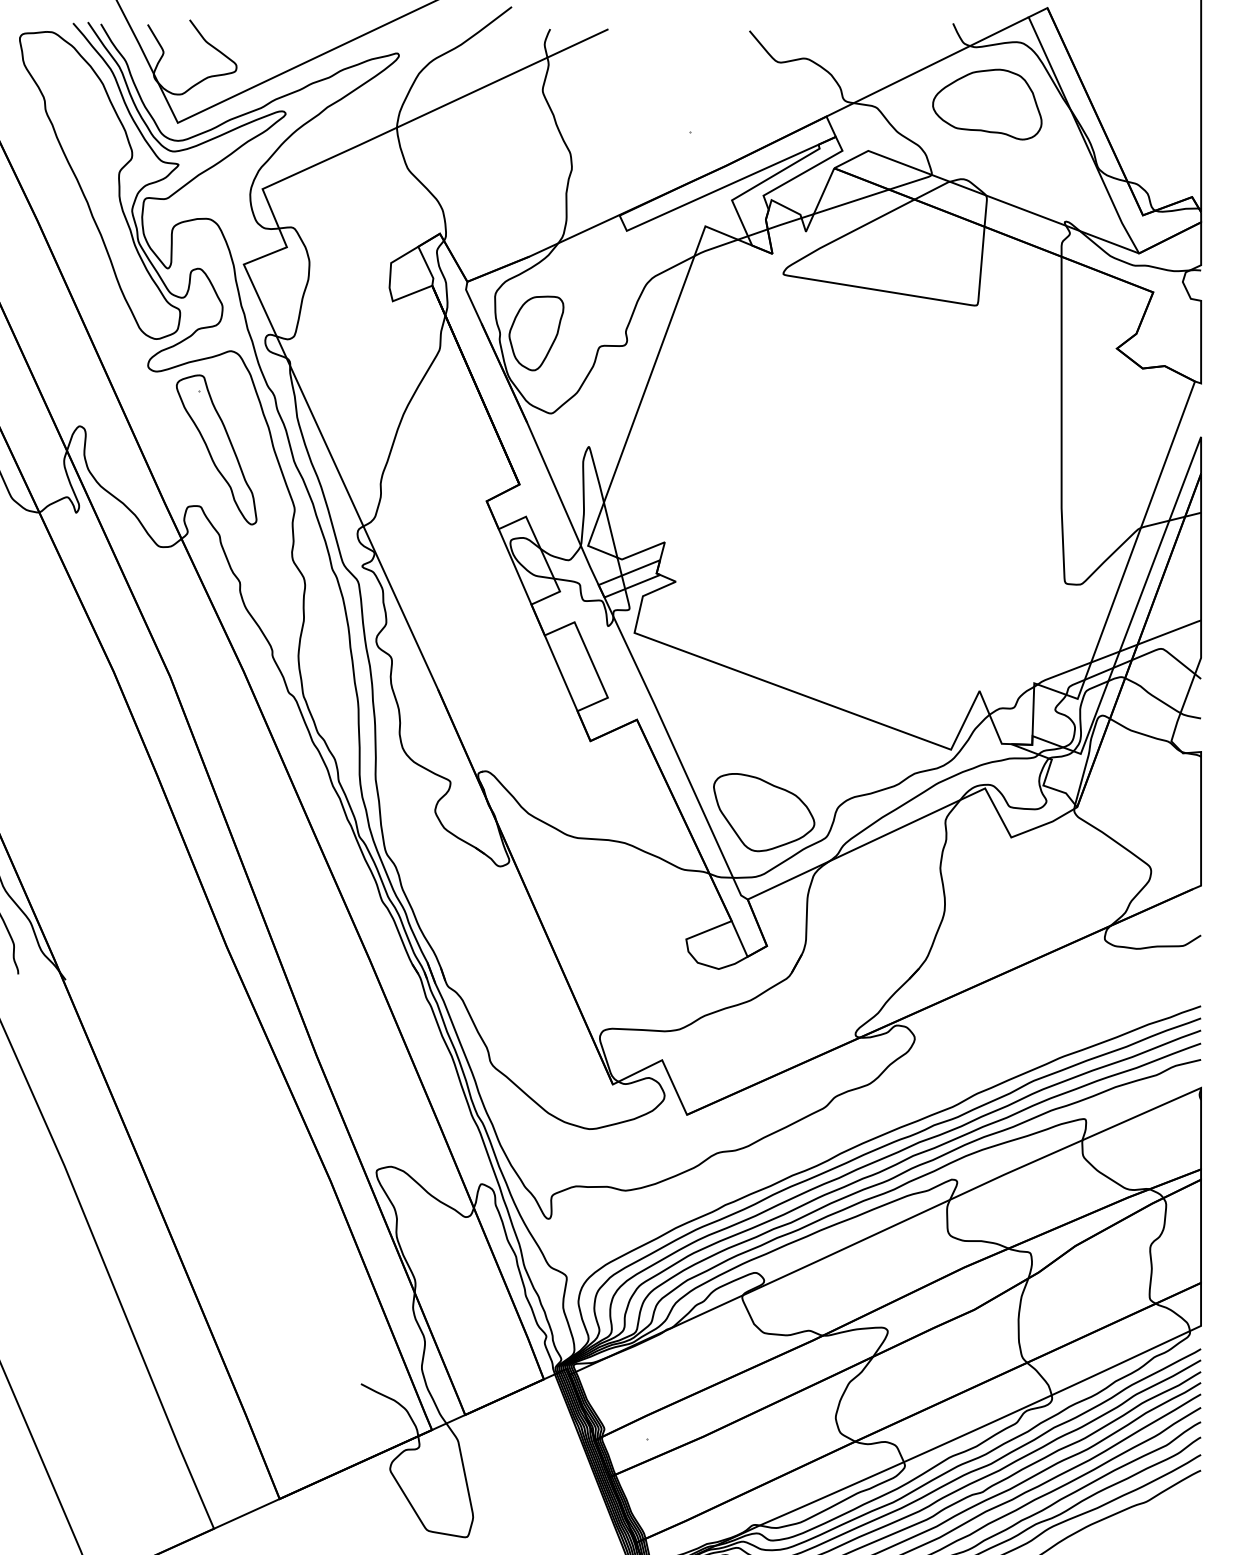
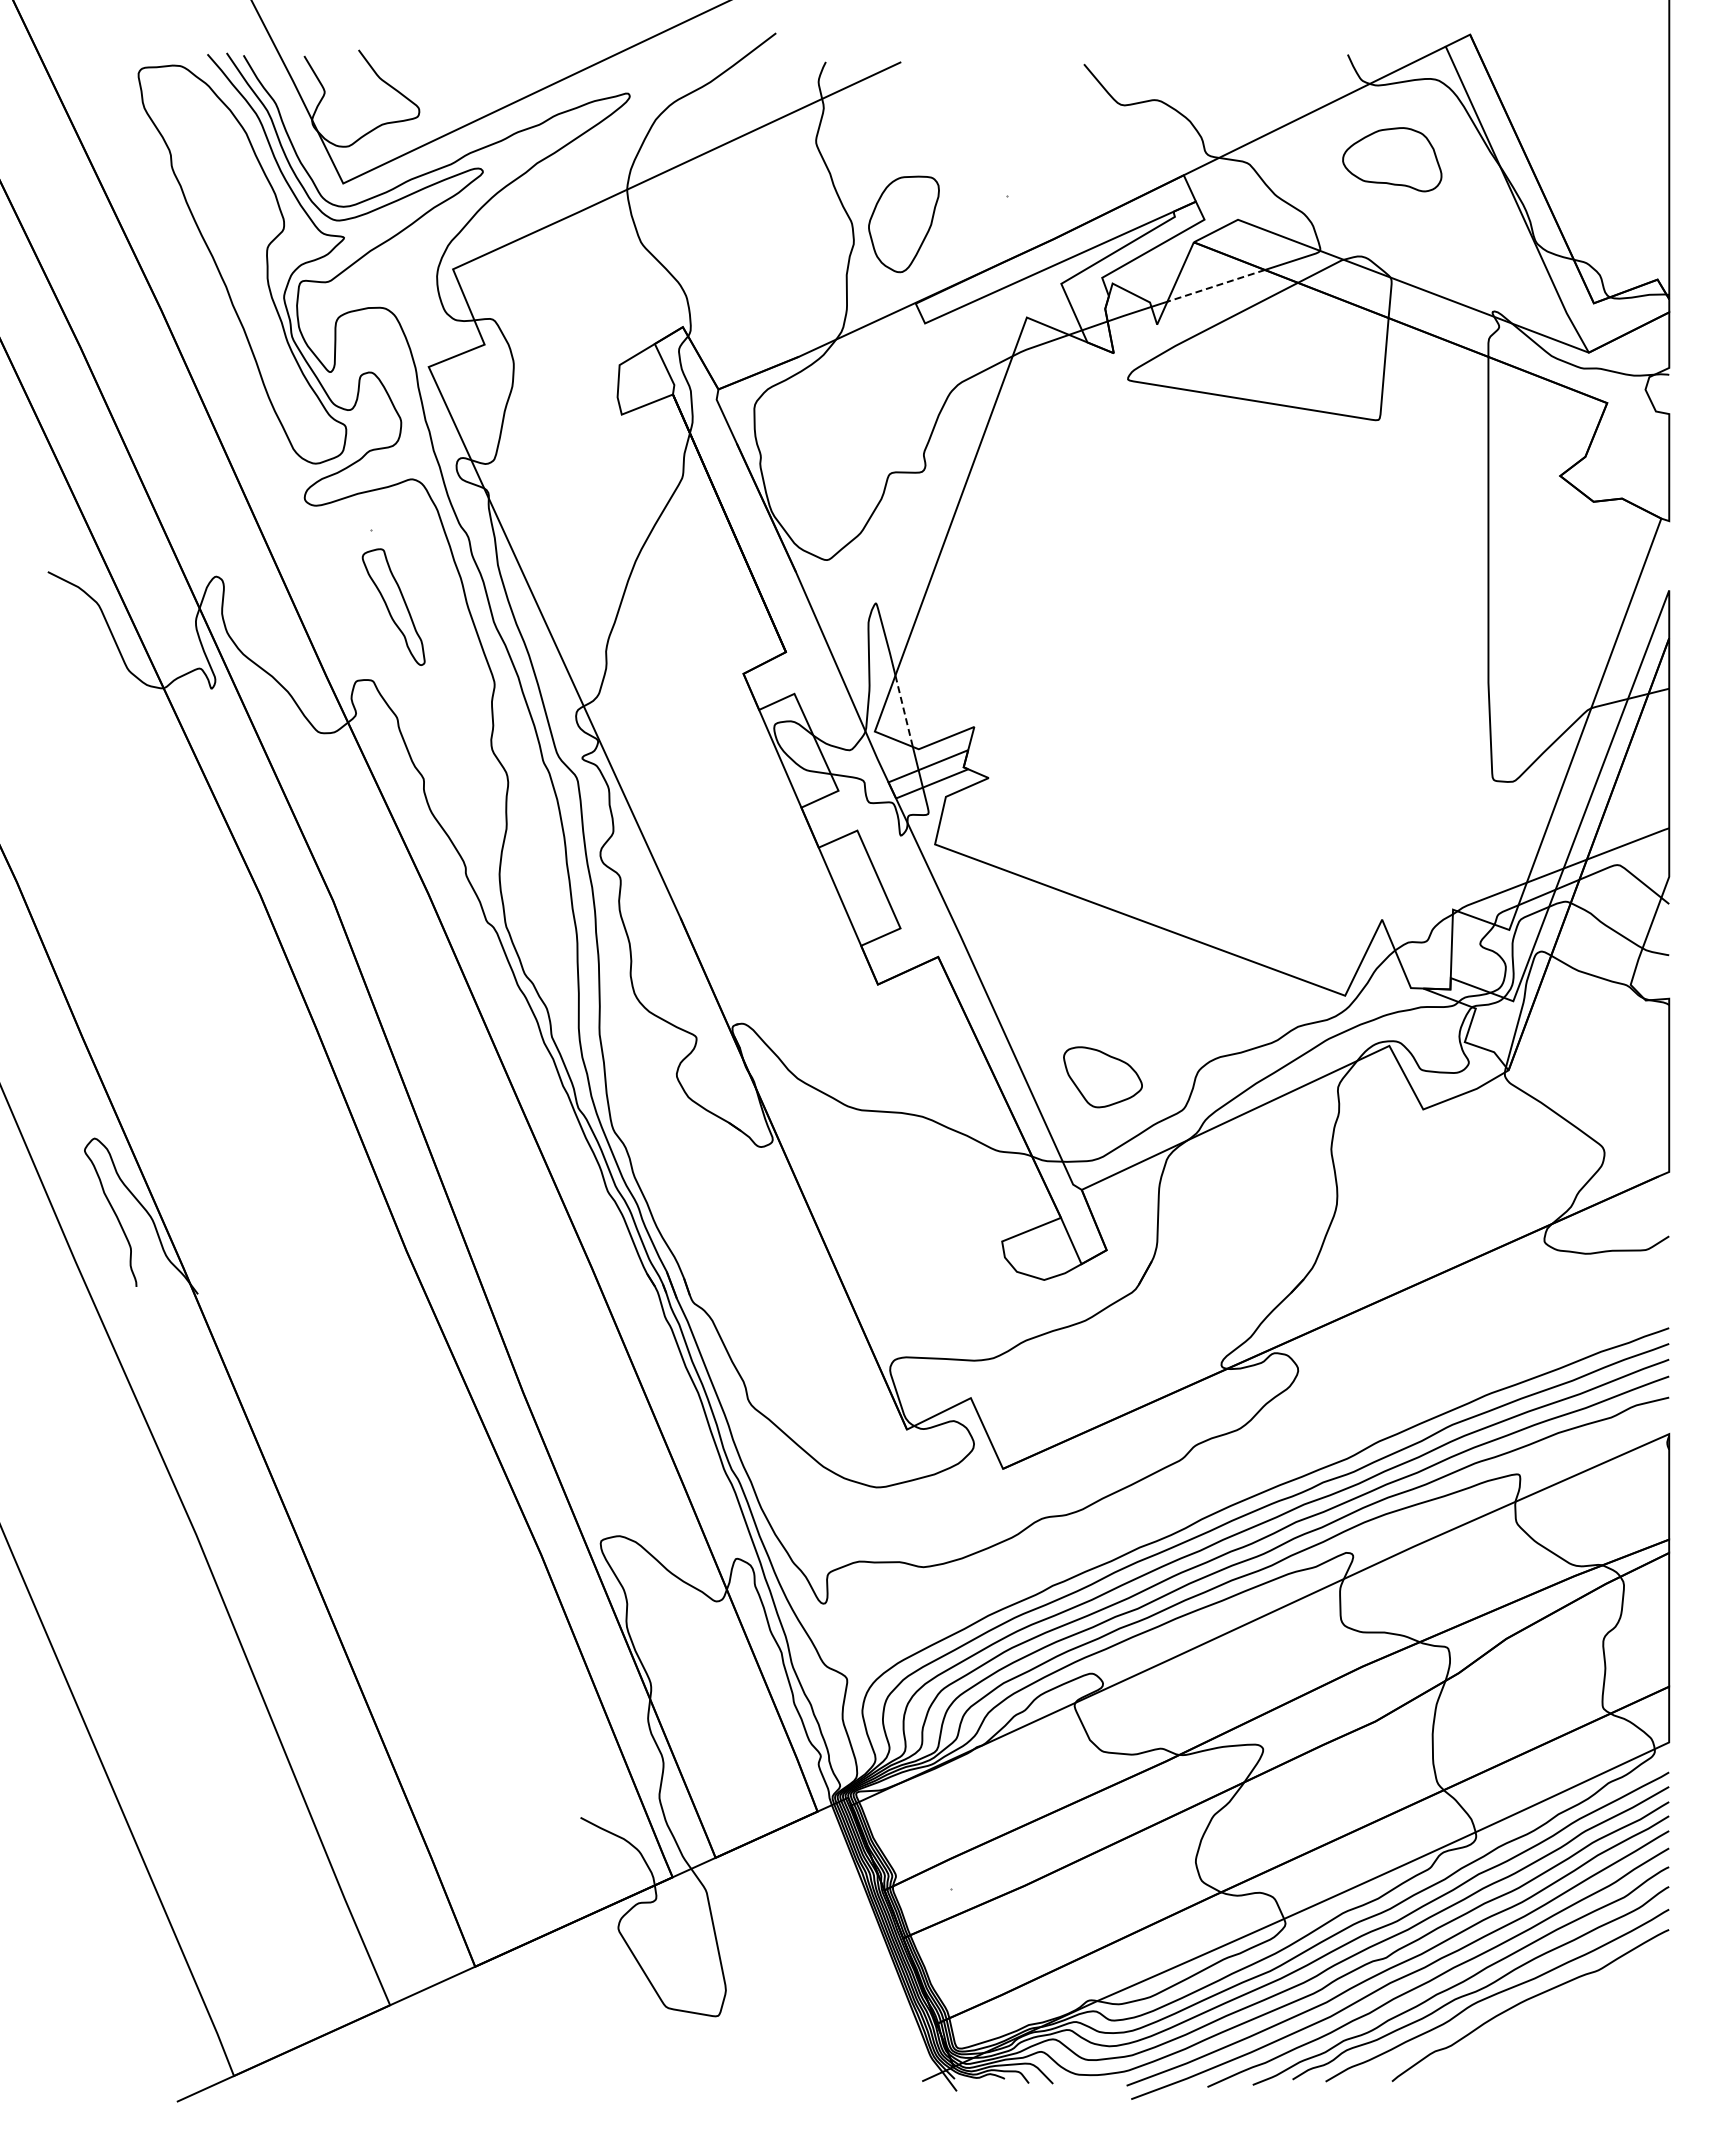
part: (987, 104) -> (1392, 159), size x0.7
line: (850, 202) -> (1215, 286), solid -> dashed
part: (536, 333) -> (903, 224), moved
part: (216, 449) -> (393, 606), size x0.6
line: (610, 530) -> (904, 711), solid -> dashed
part: (763, 812) -> (1102, 1077), size x0.6

